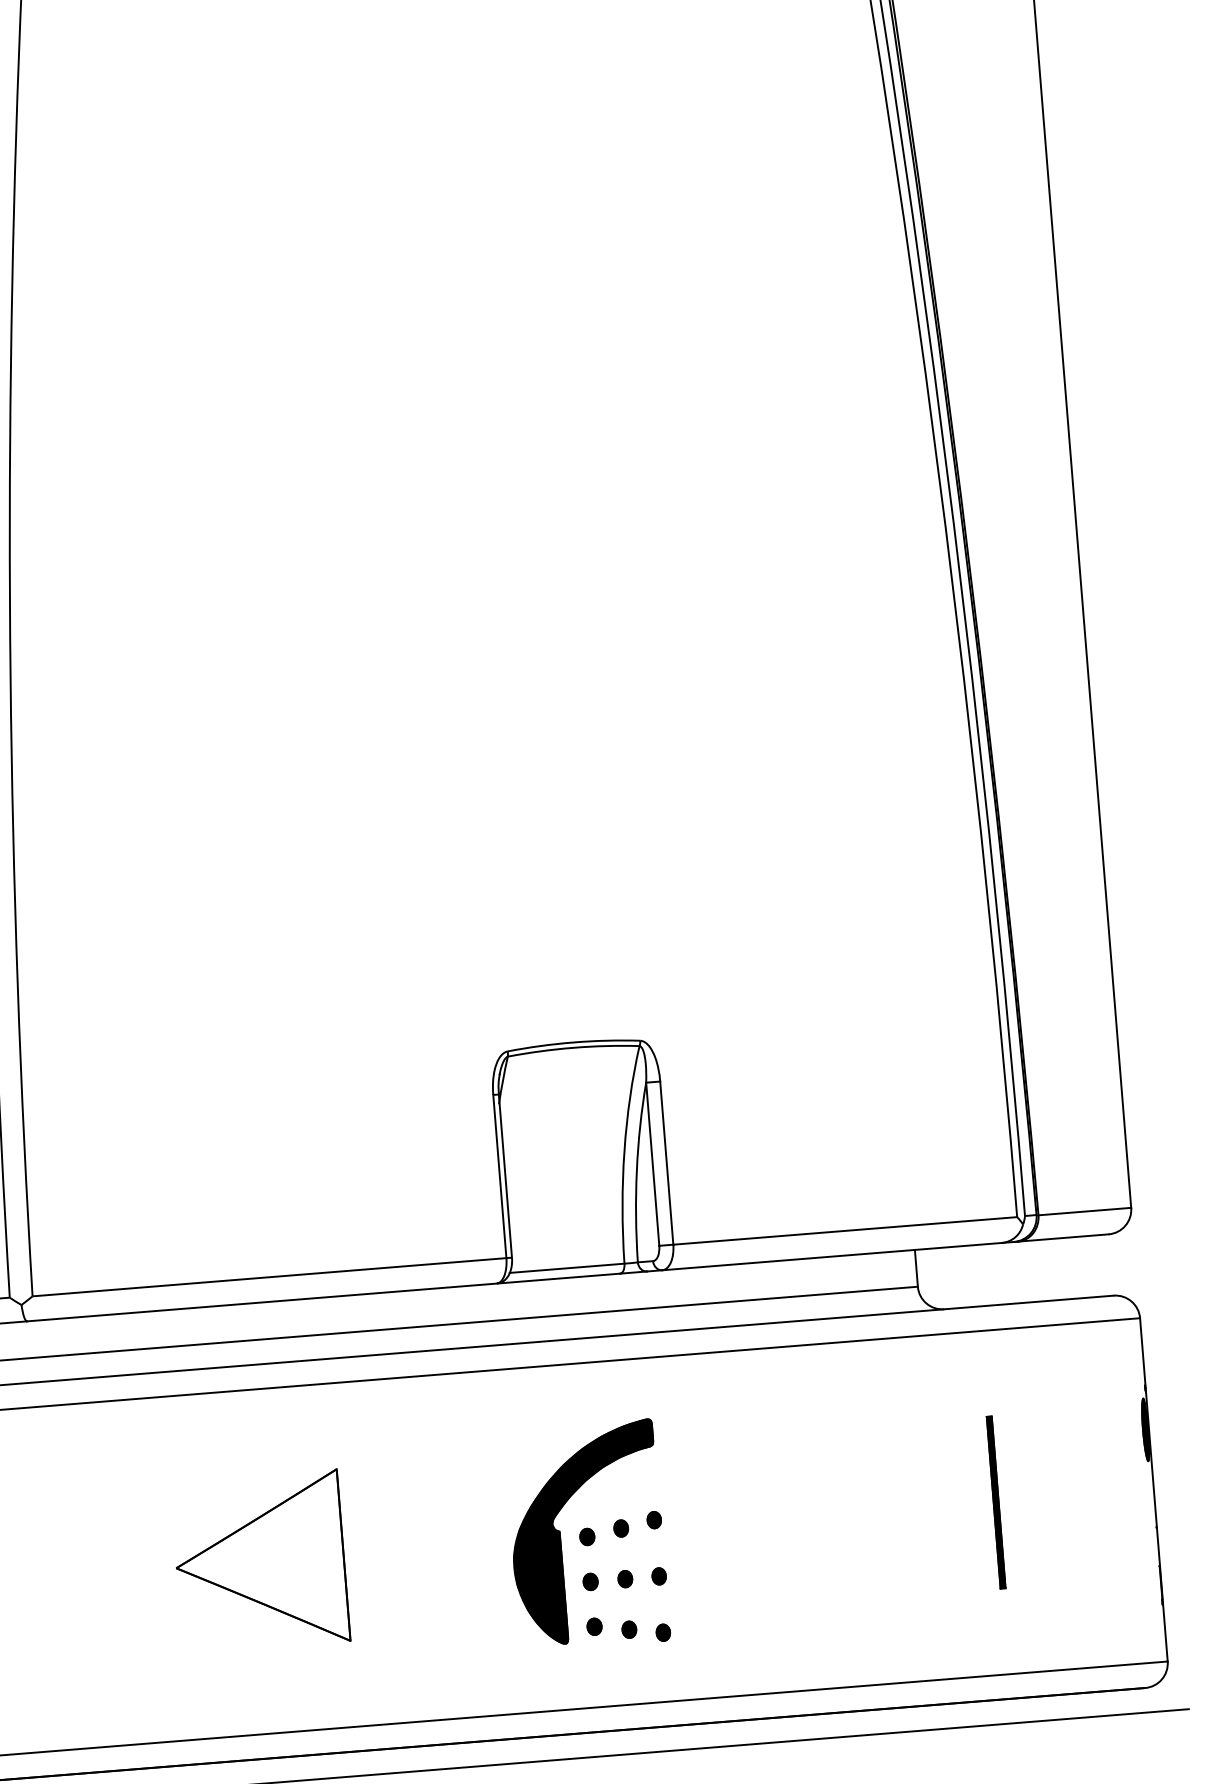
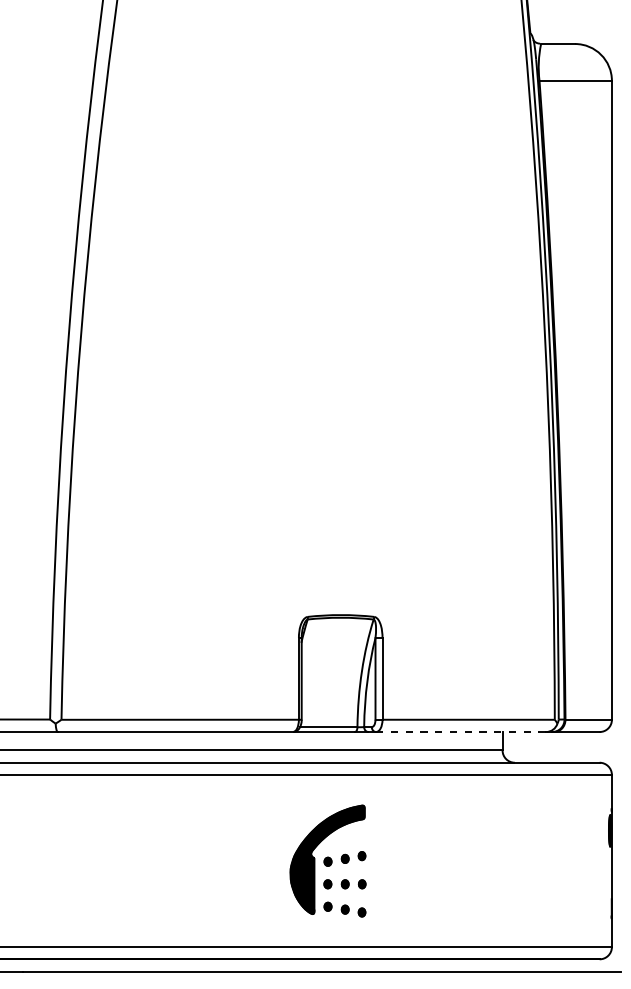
line: (832, 1257) -> (461, 732), solid -> dashed
line: (995, 1501) -> (532, 860), removed
part: (258, 1560) -> (163, 860), removed

